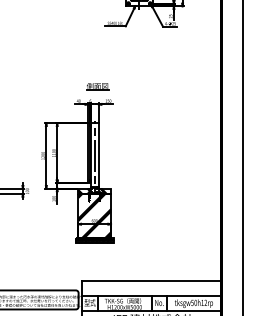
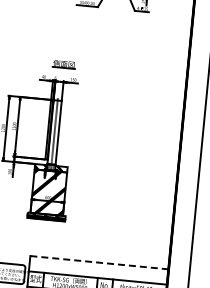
line: (152, 280) -> (100, 262), solid -> dashed

